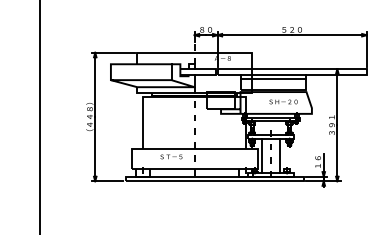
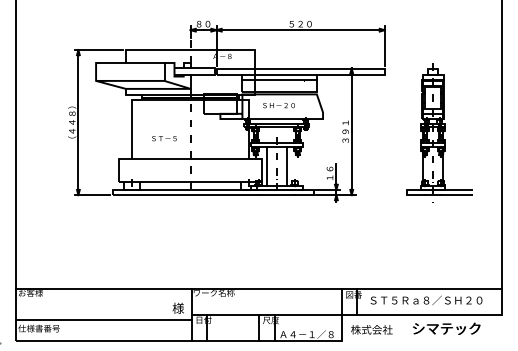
text: (283, 101) -> (278, 105), moved
text: (171, 156) -> (164, 138), moved

